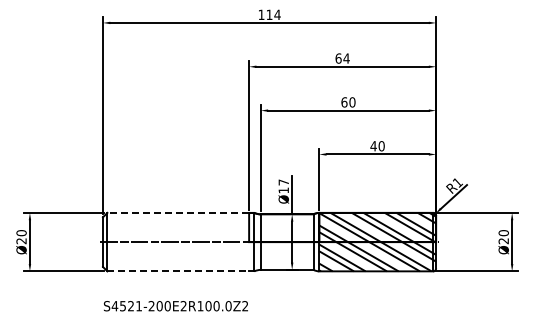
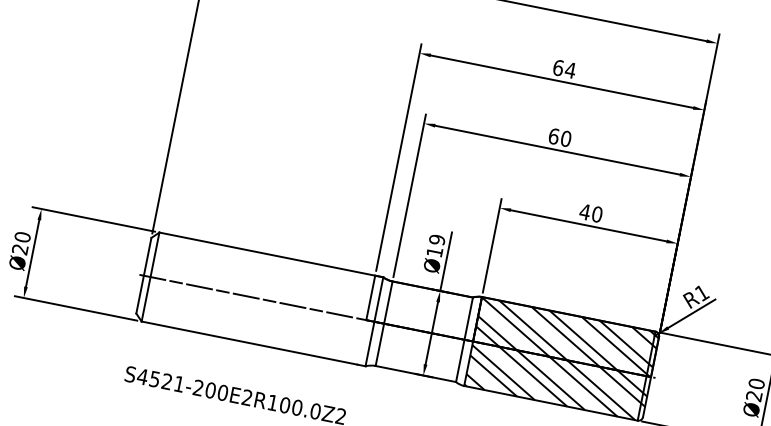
text: (283, 182) -> (436, 239), Ø17 -> Ø19
line: (178, 212) -> (267, 253), dashed -> solid
line: (178, 271) -> (249, 343), dashed -> solid

